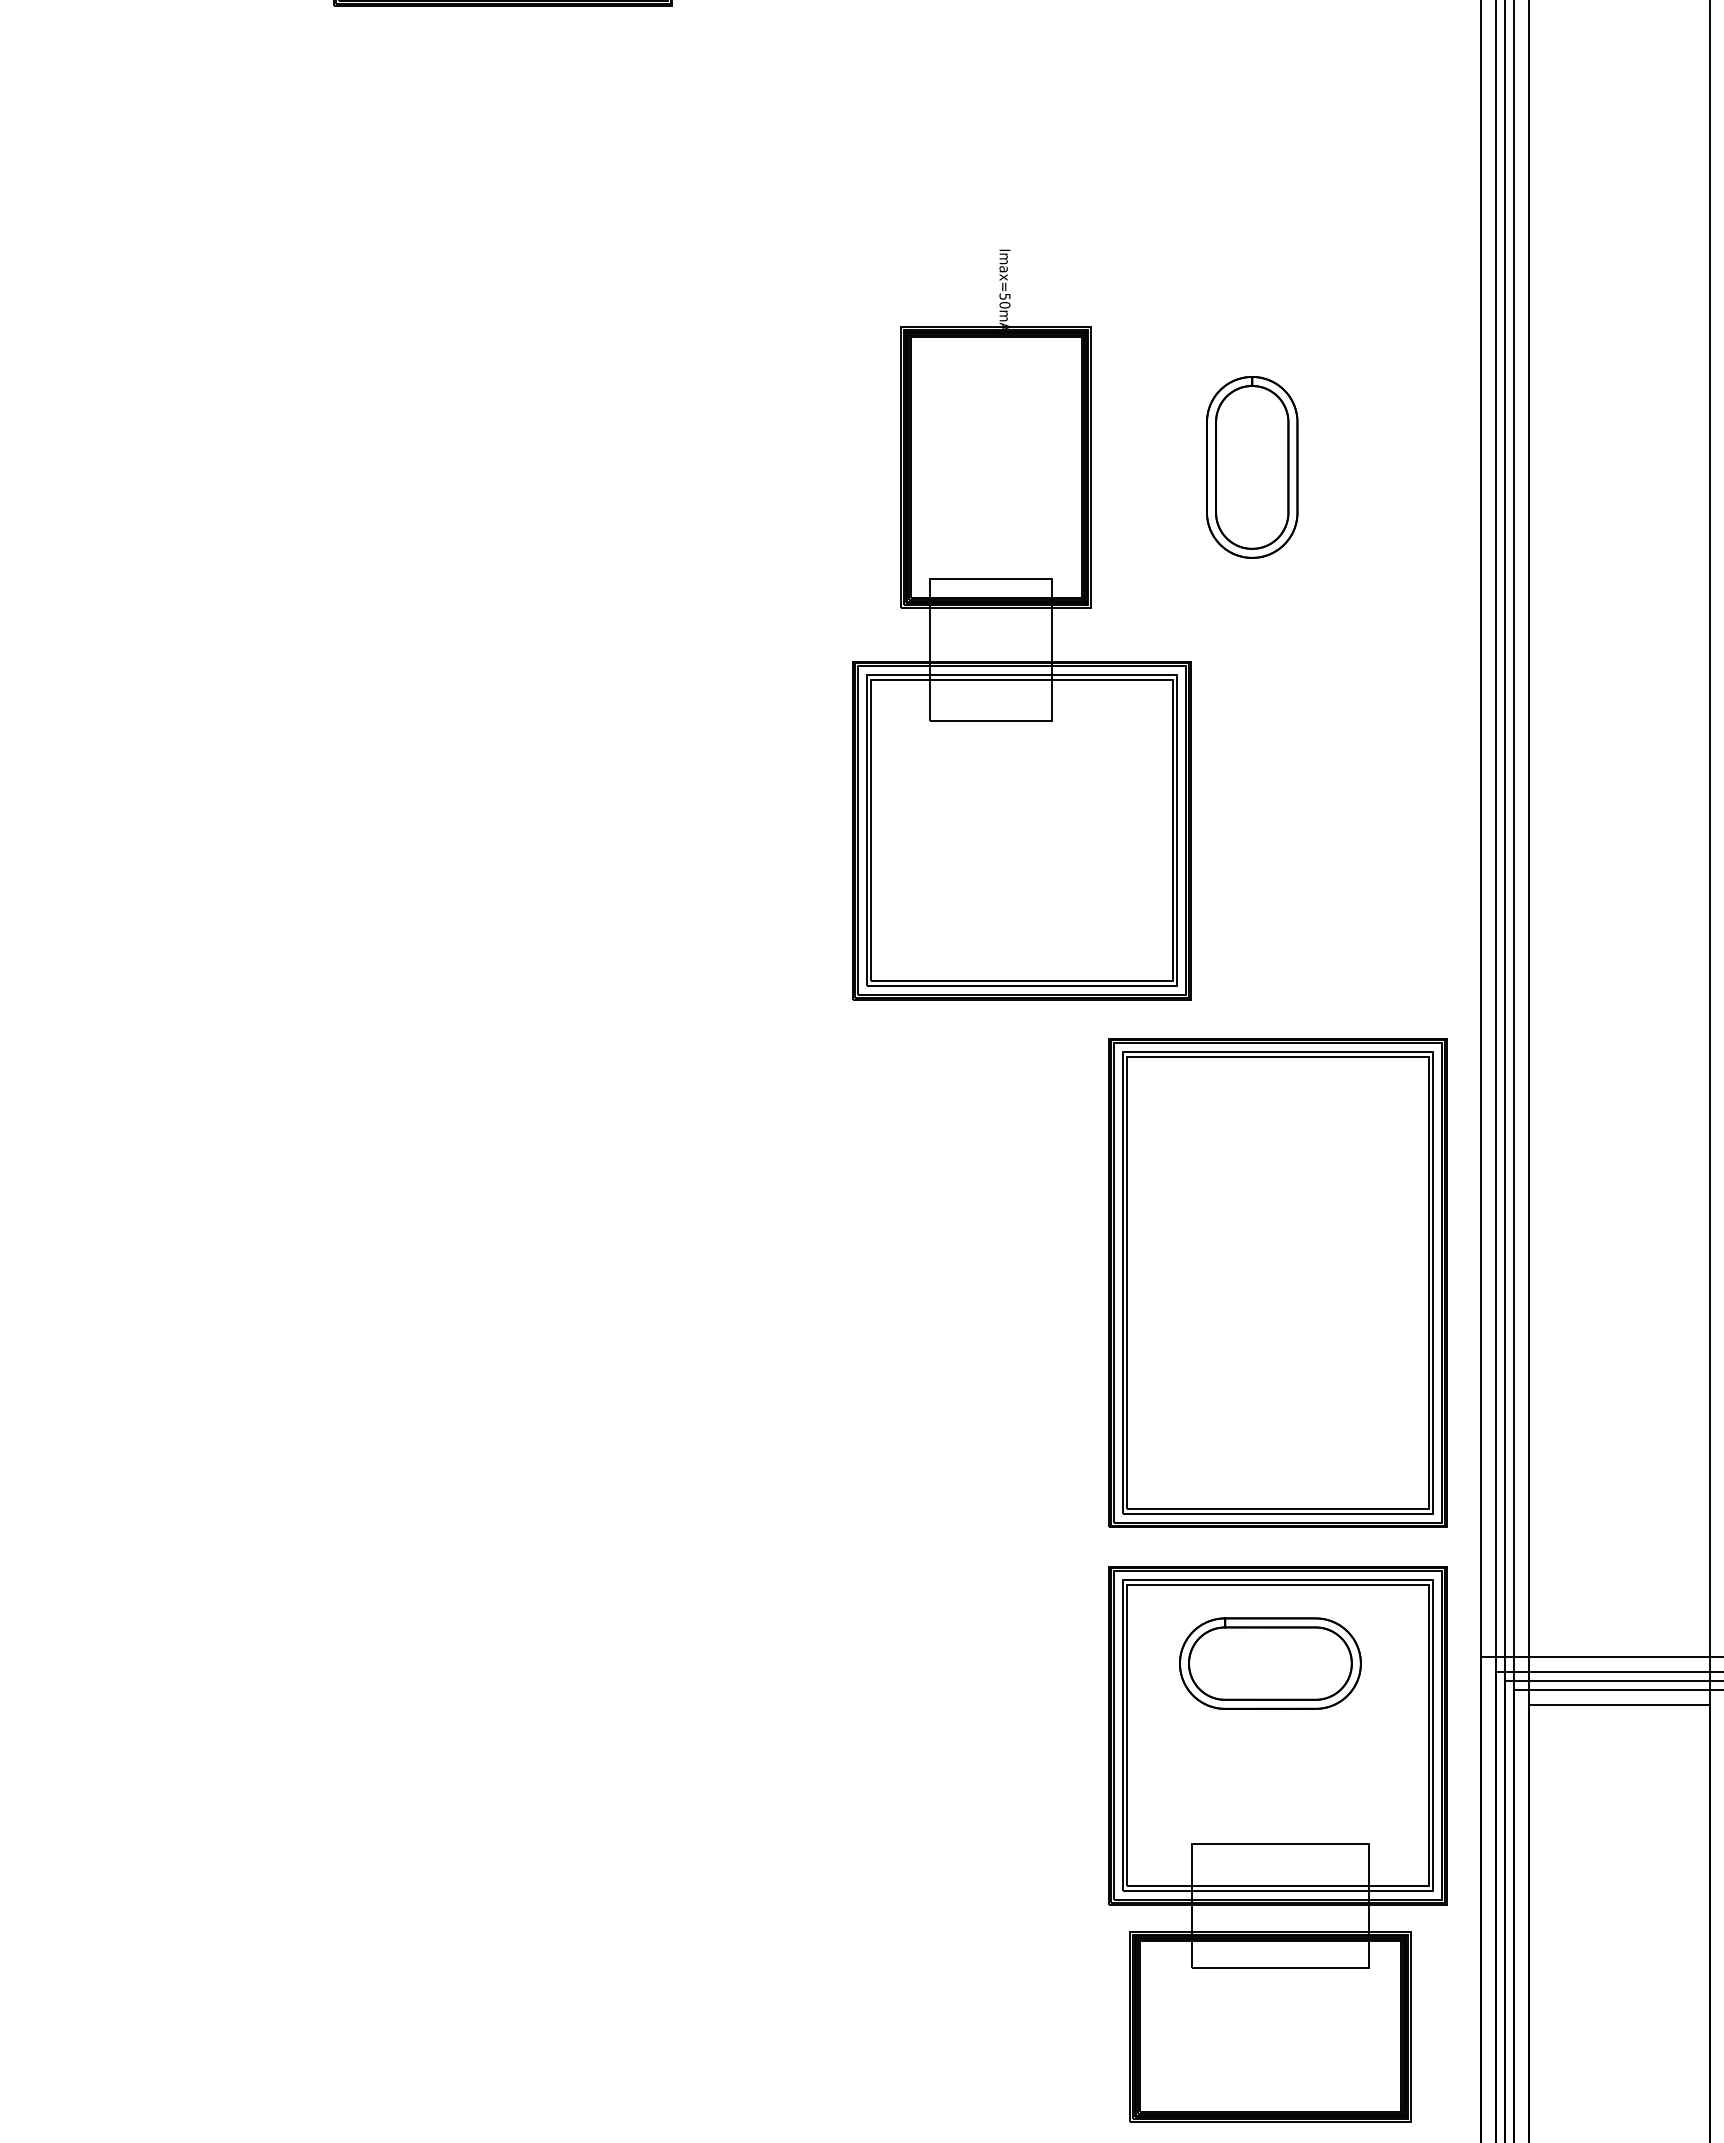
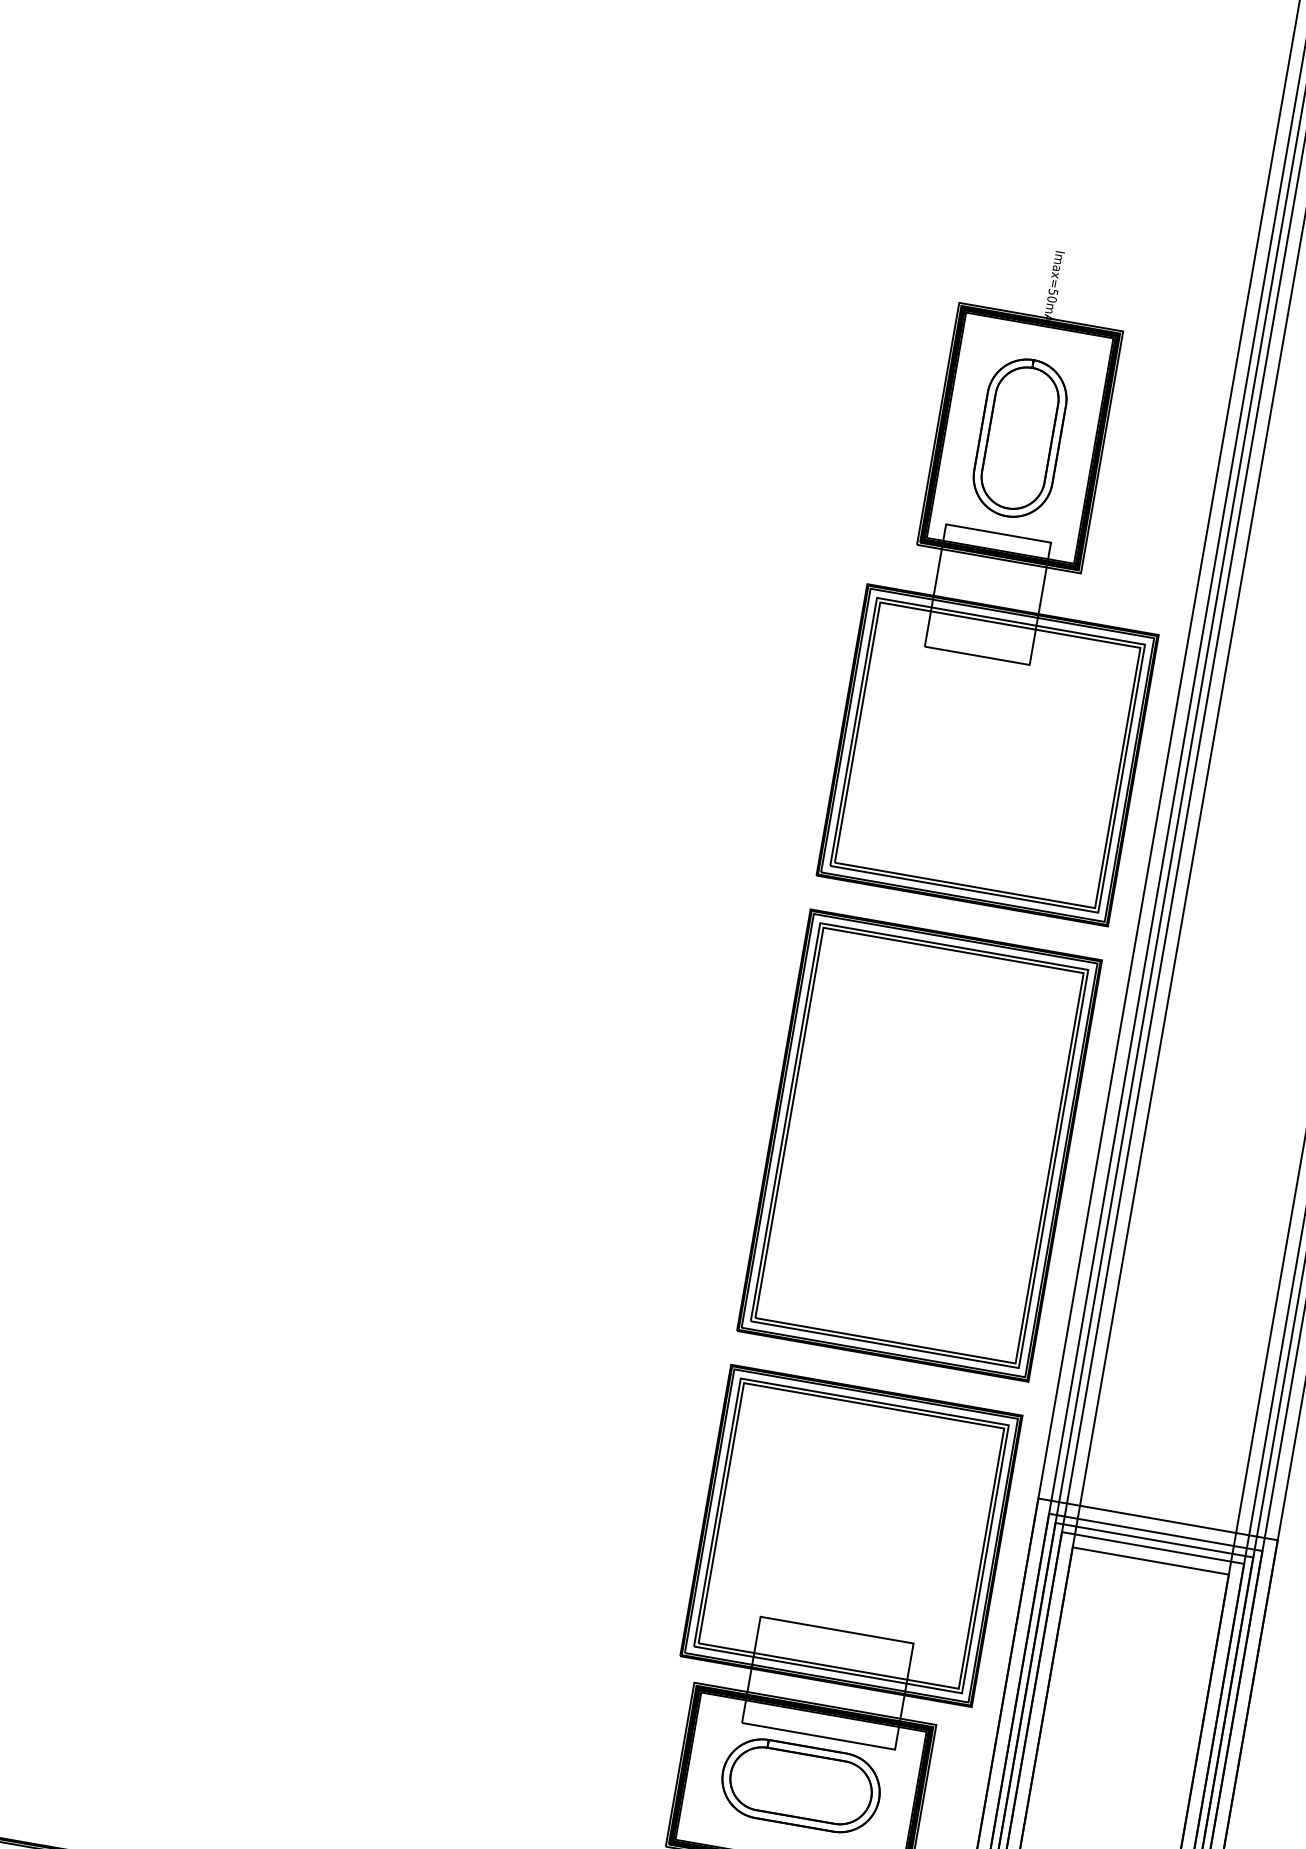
part: (1021, 624) -> (1018, 577), moved
part: (1270, 1663) -> (801, 1785), moved

